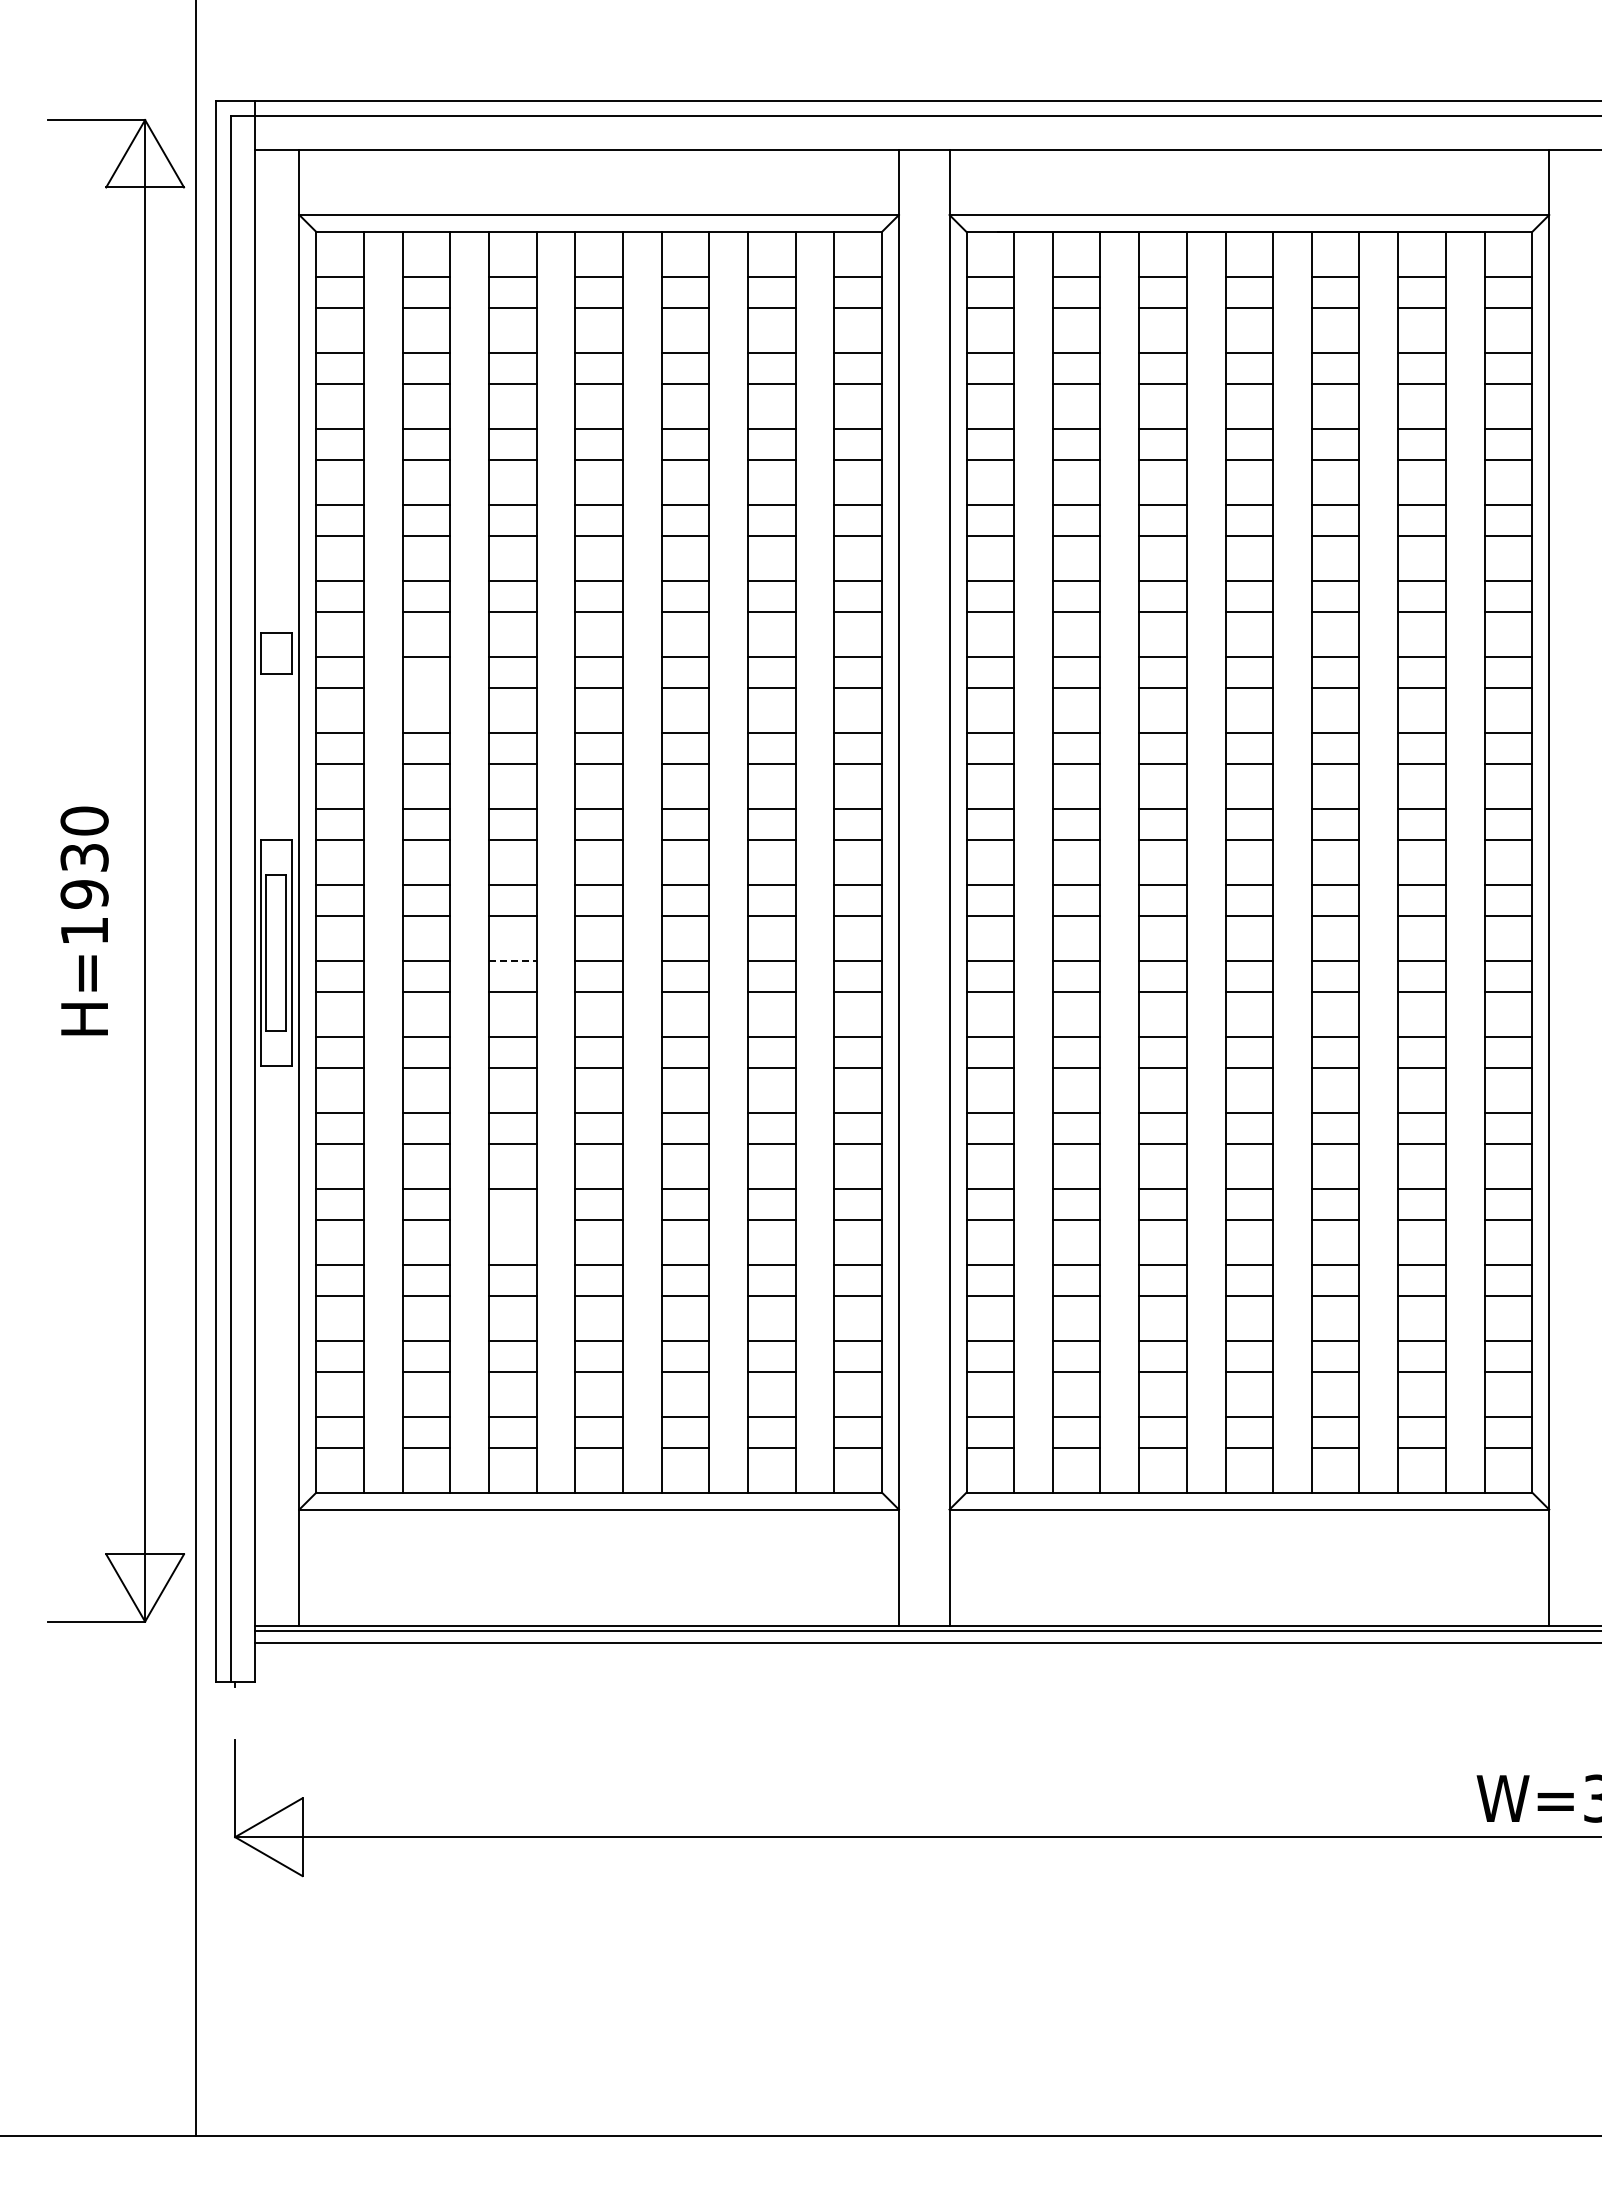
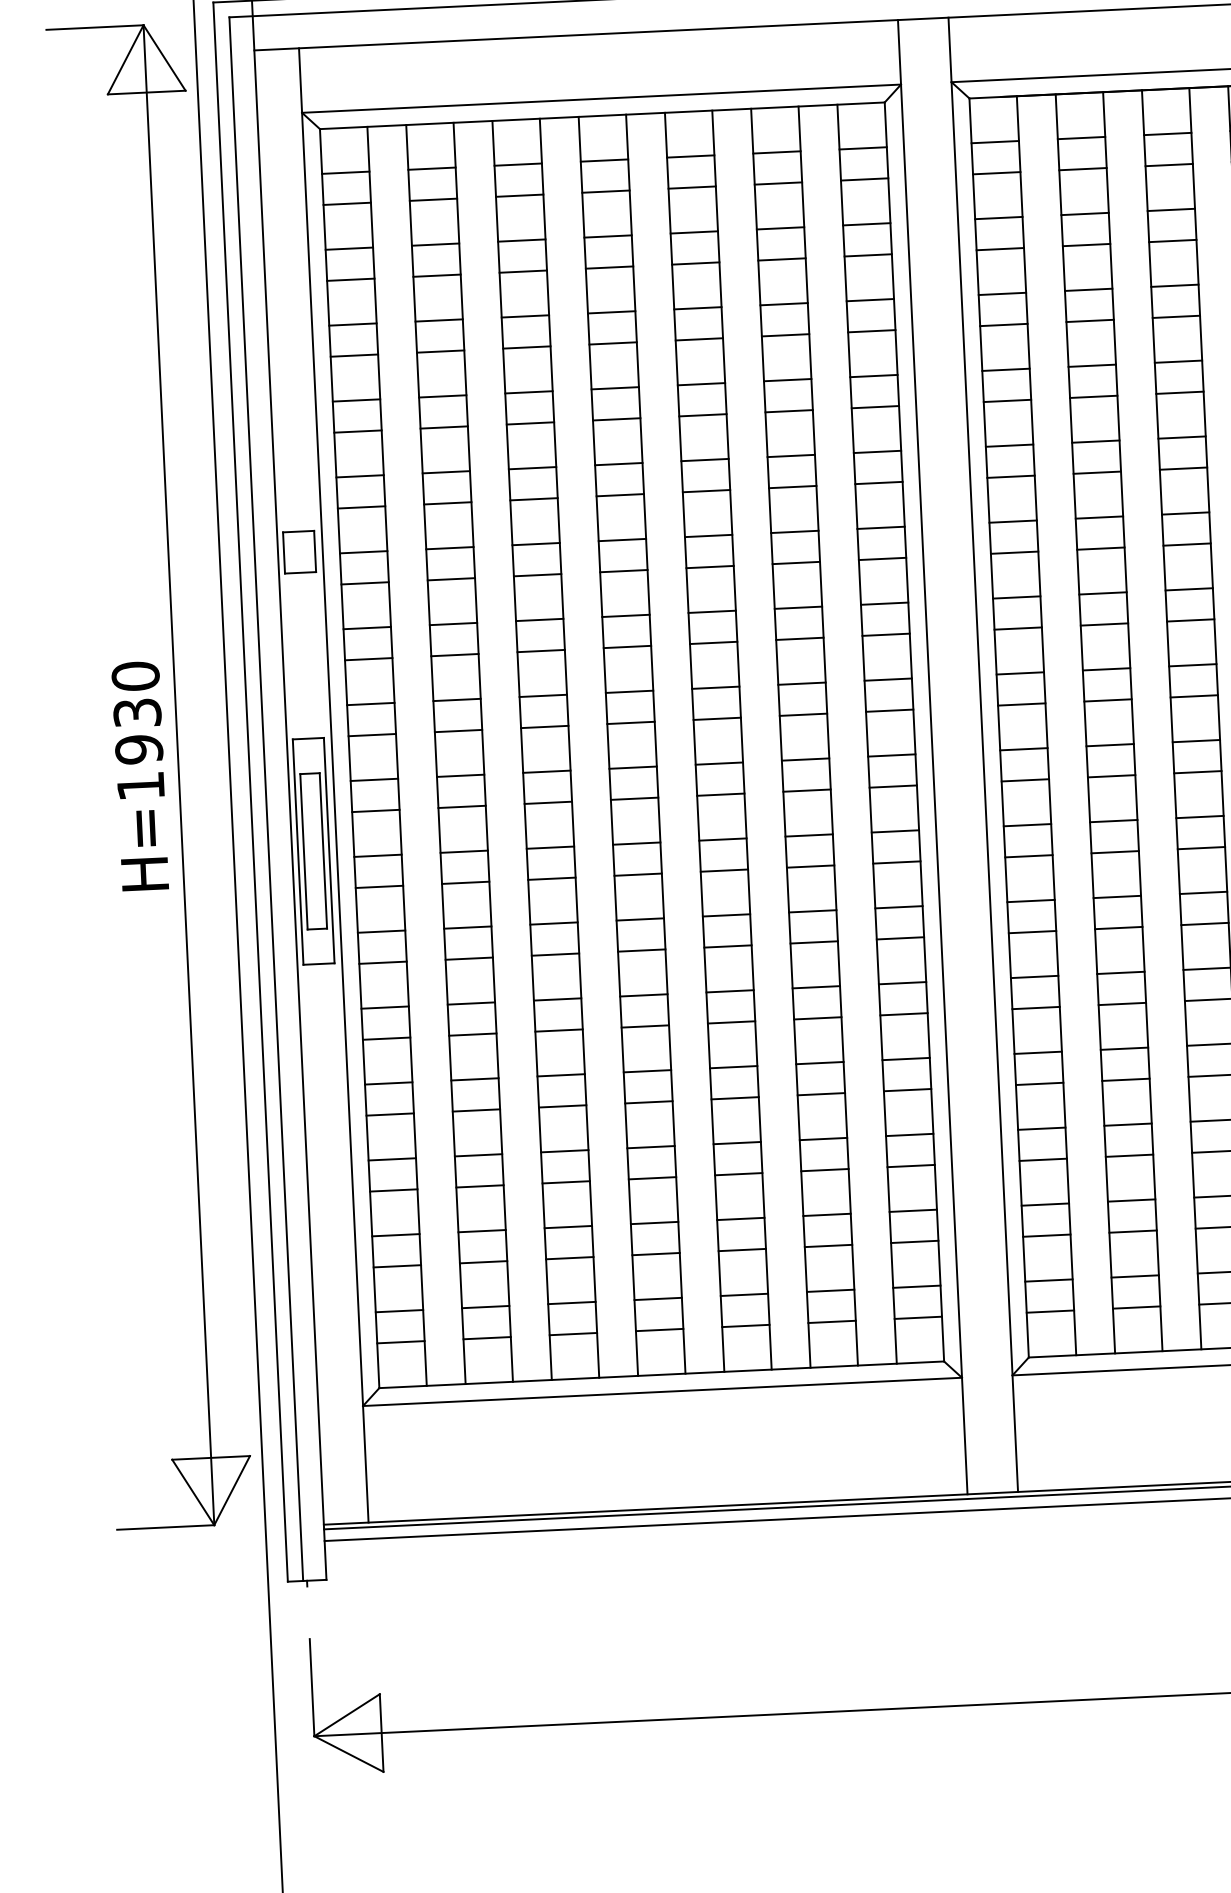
line: (426, 687) -> (451, 578), added
text: (84, 920) -> (140, 775), moved
line: (512, 960) -> (550, 847), dashed -> solid
line: (512, 1219) -> (562, 1106), added

